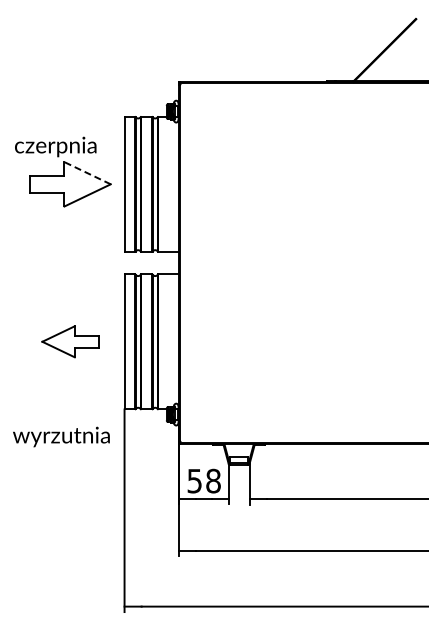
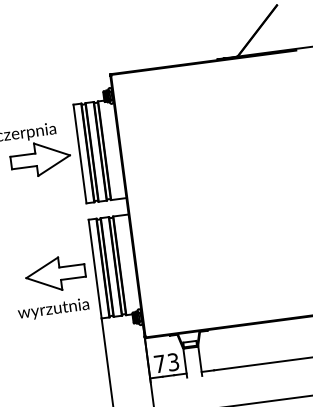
line: (87, 173) -> (51, 149), dashed -> solid
part: (70, 341) -> (55, 273), size x1.43
text: (61, 436) -> (53, 309), moved
text: (203, 480) -> (166, 362), 58 -> 73

